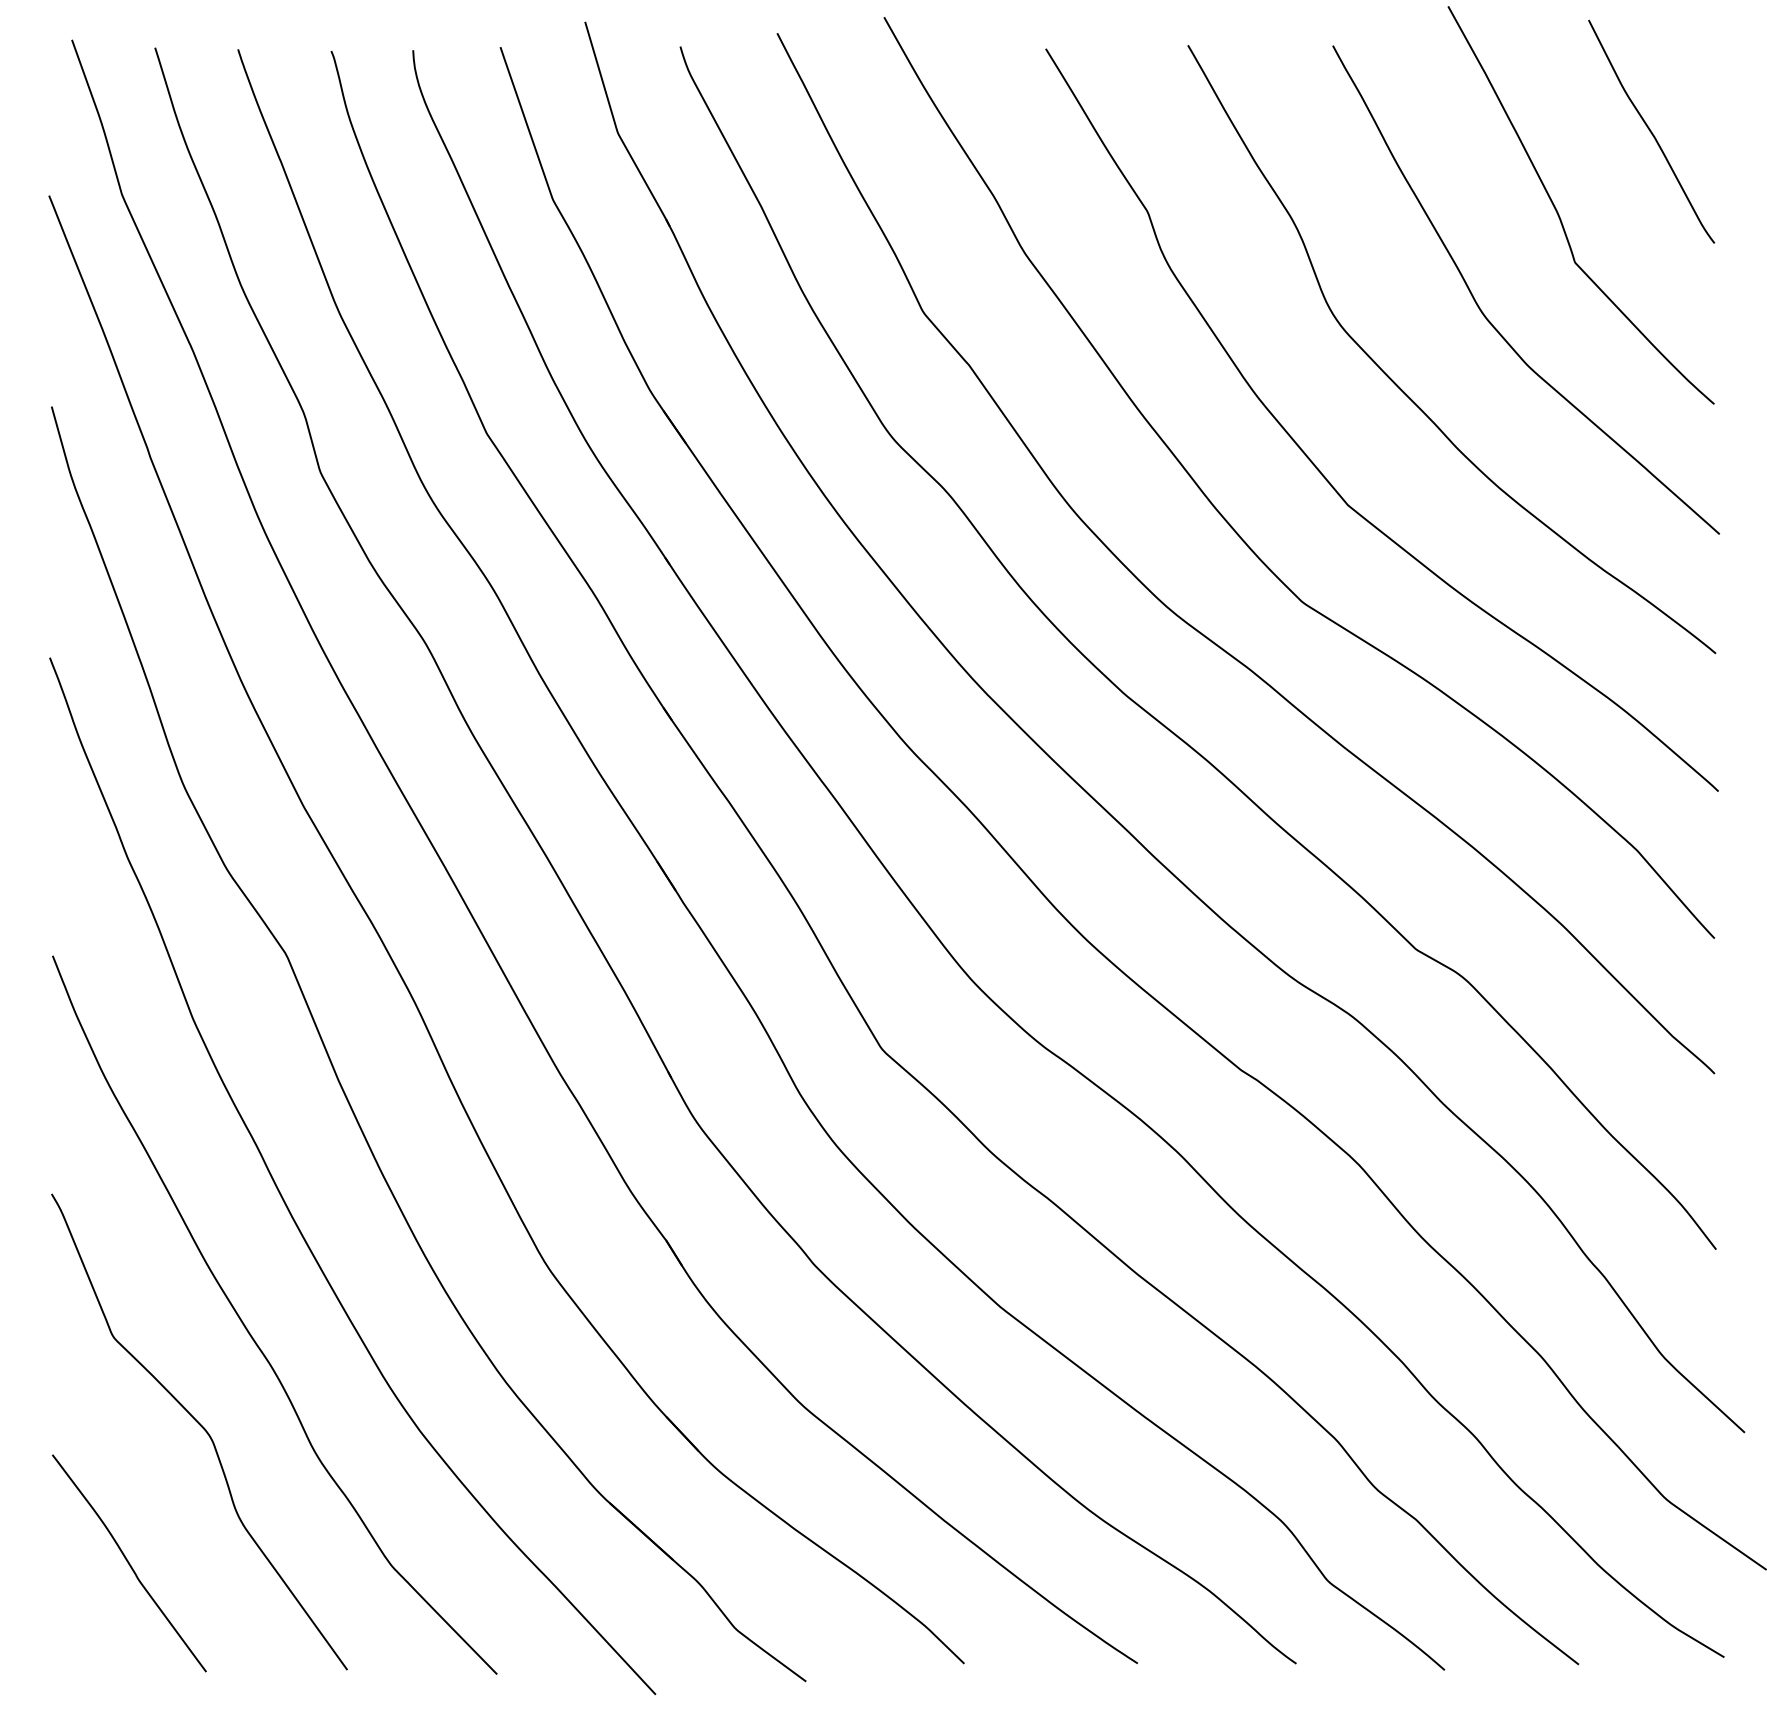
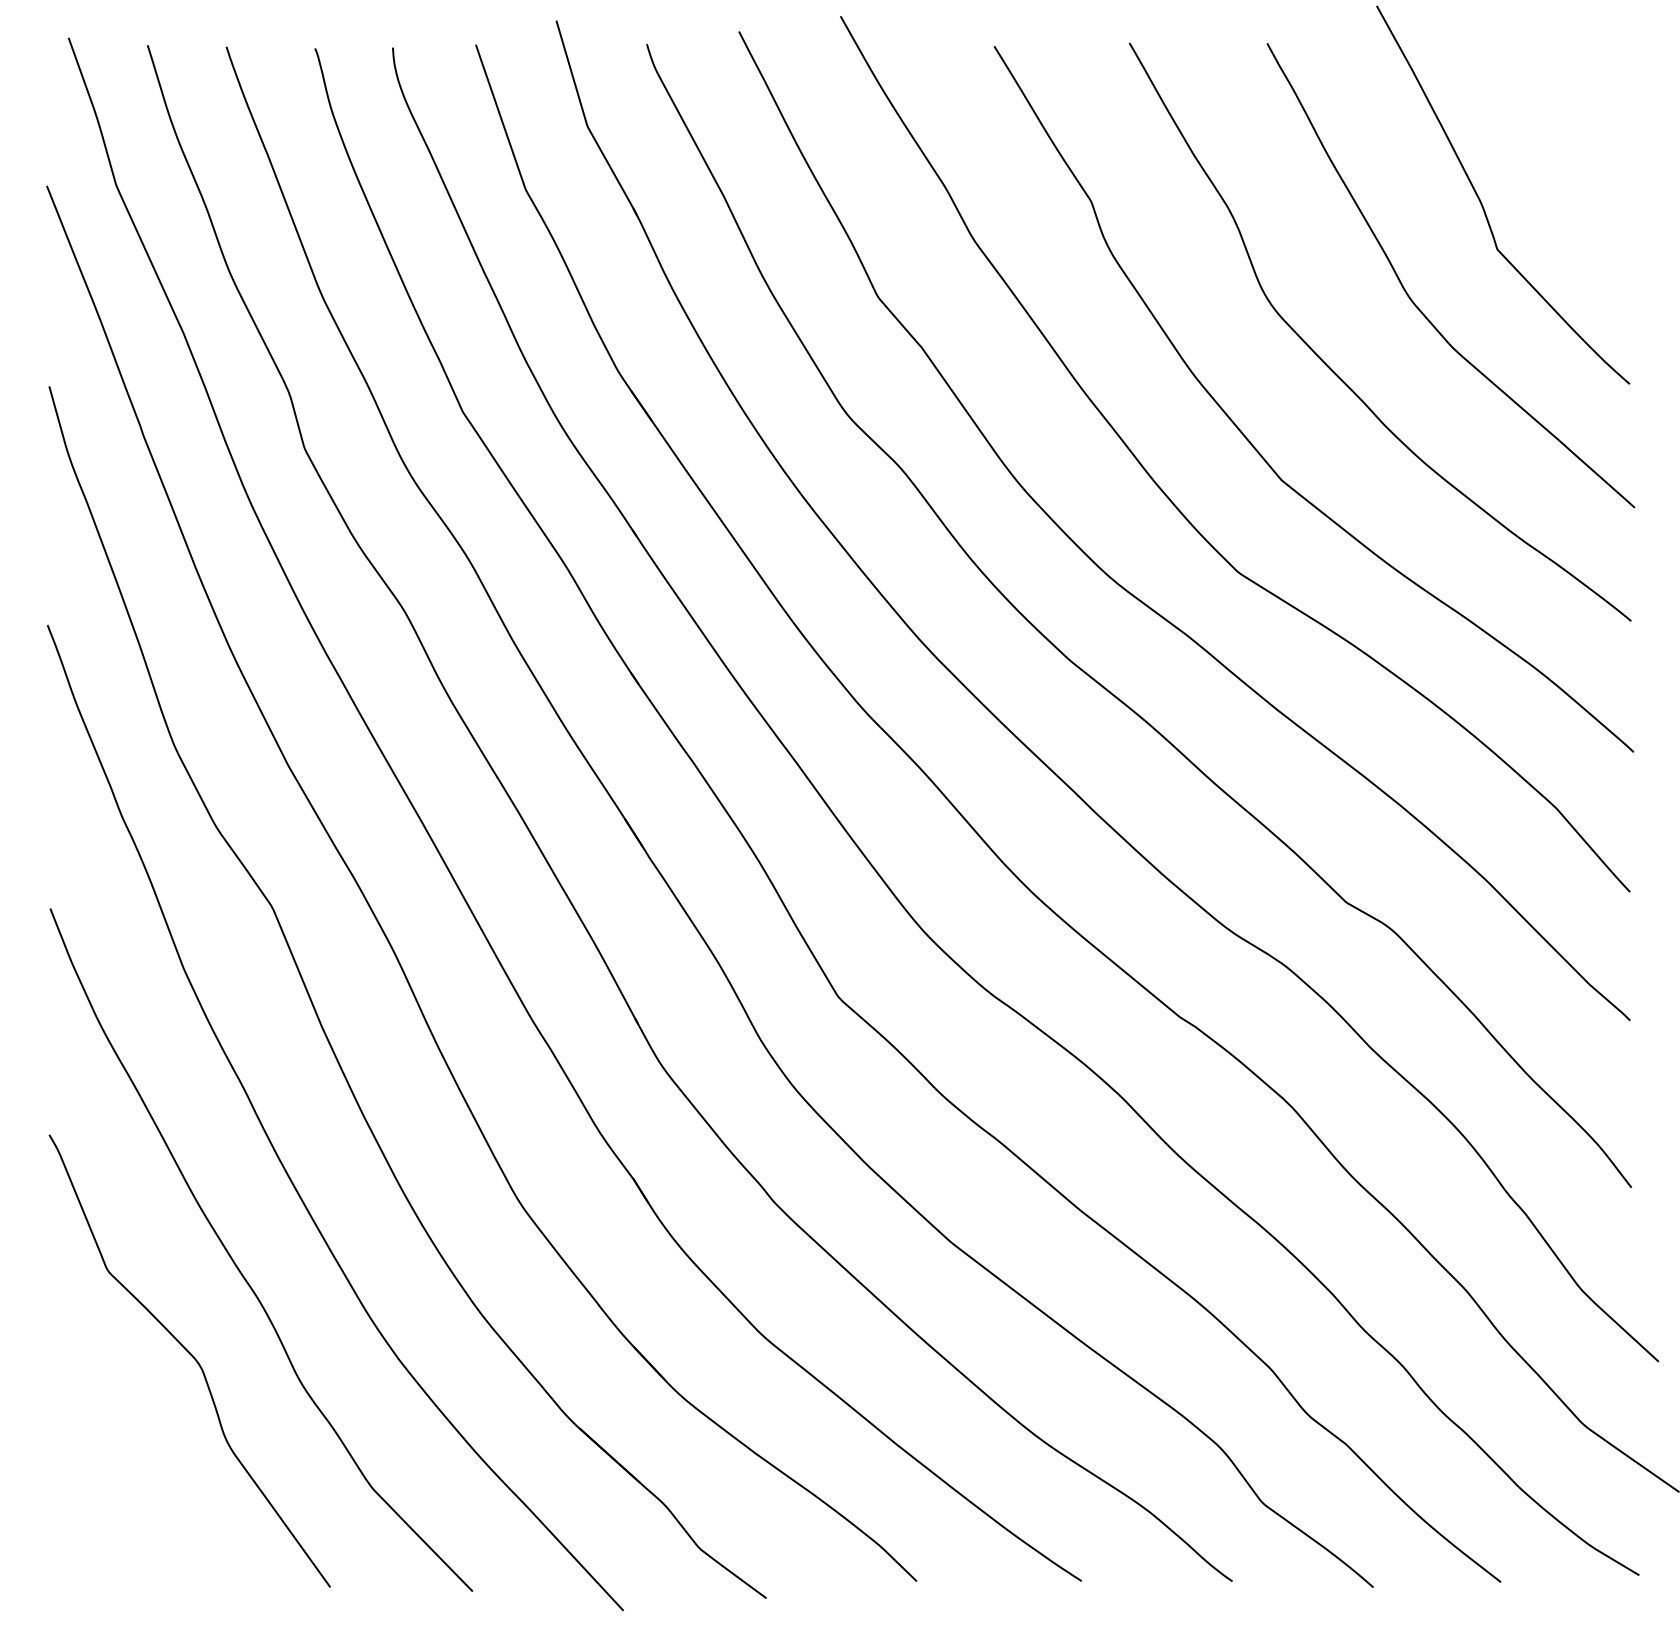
curve: (1650, 131) -> (1569, 124), removed
curve: (128, 1562) -> (122, 1485), removed

